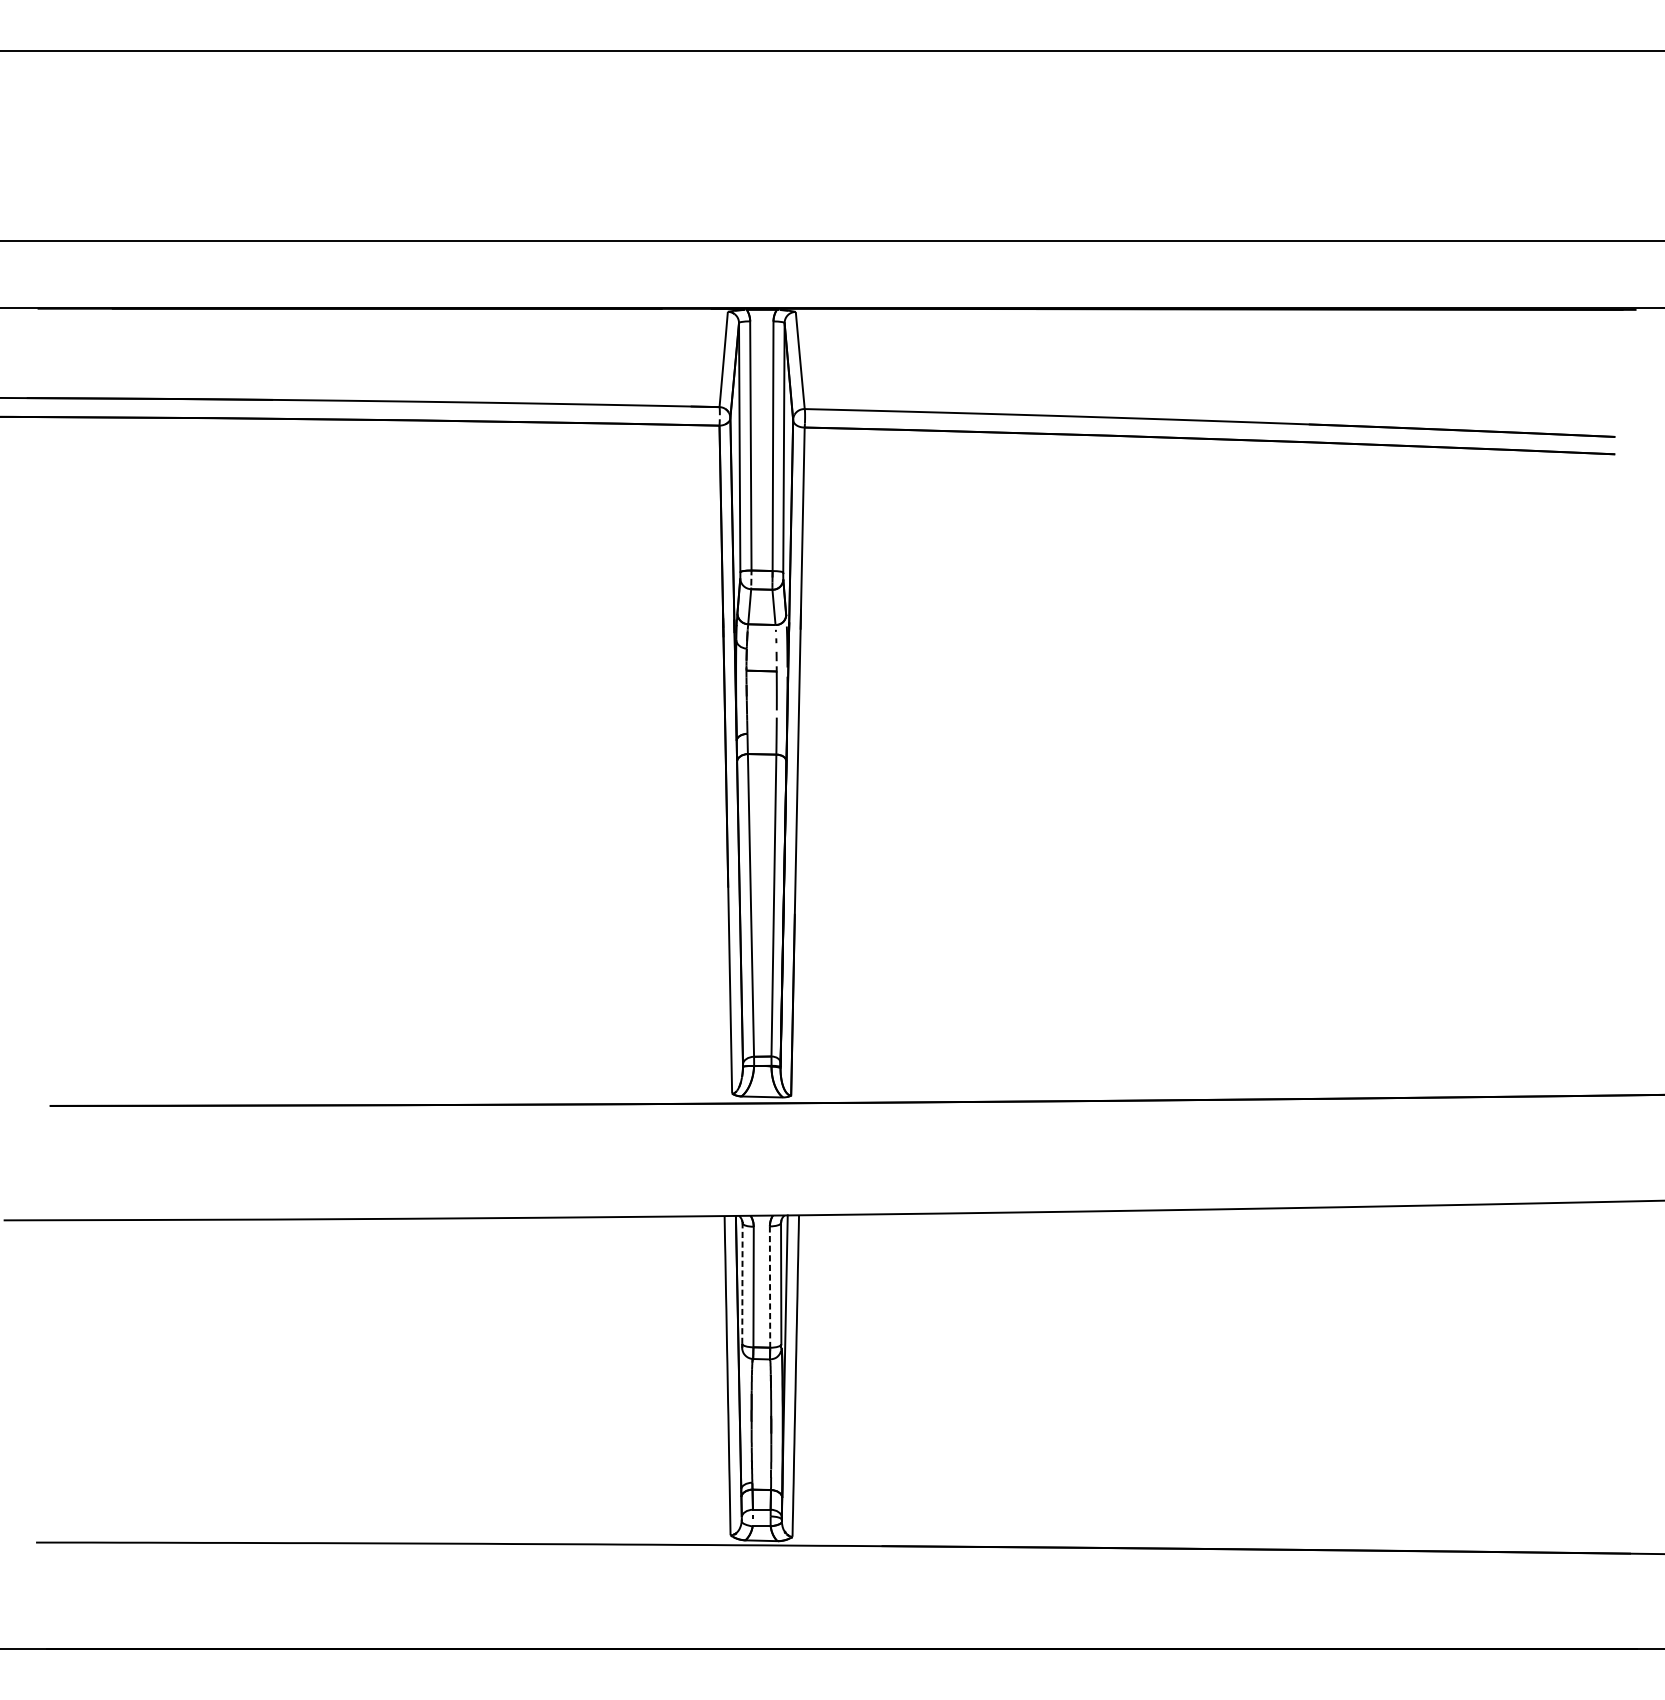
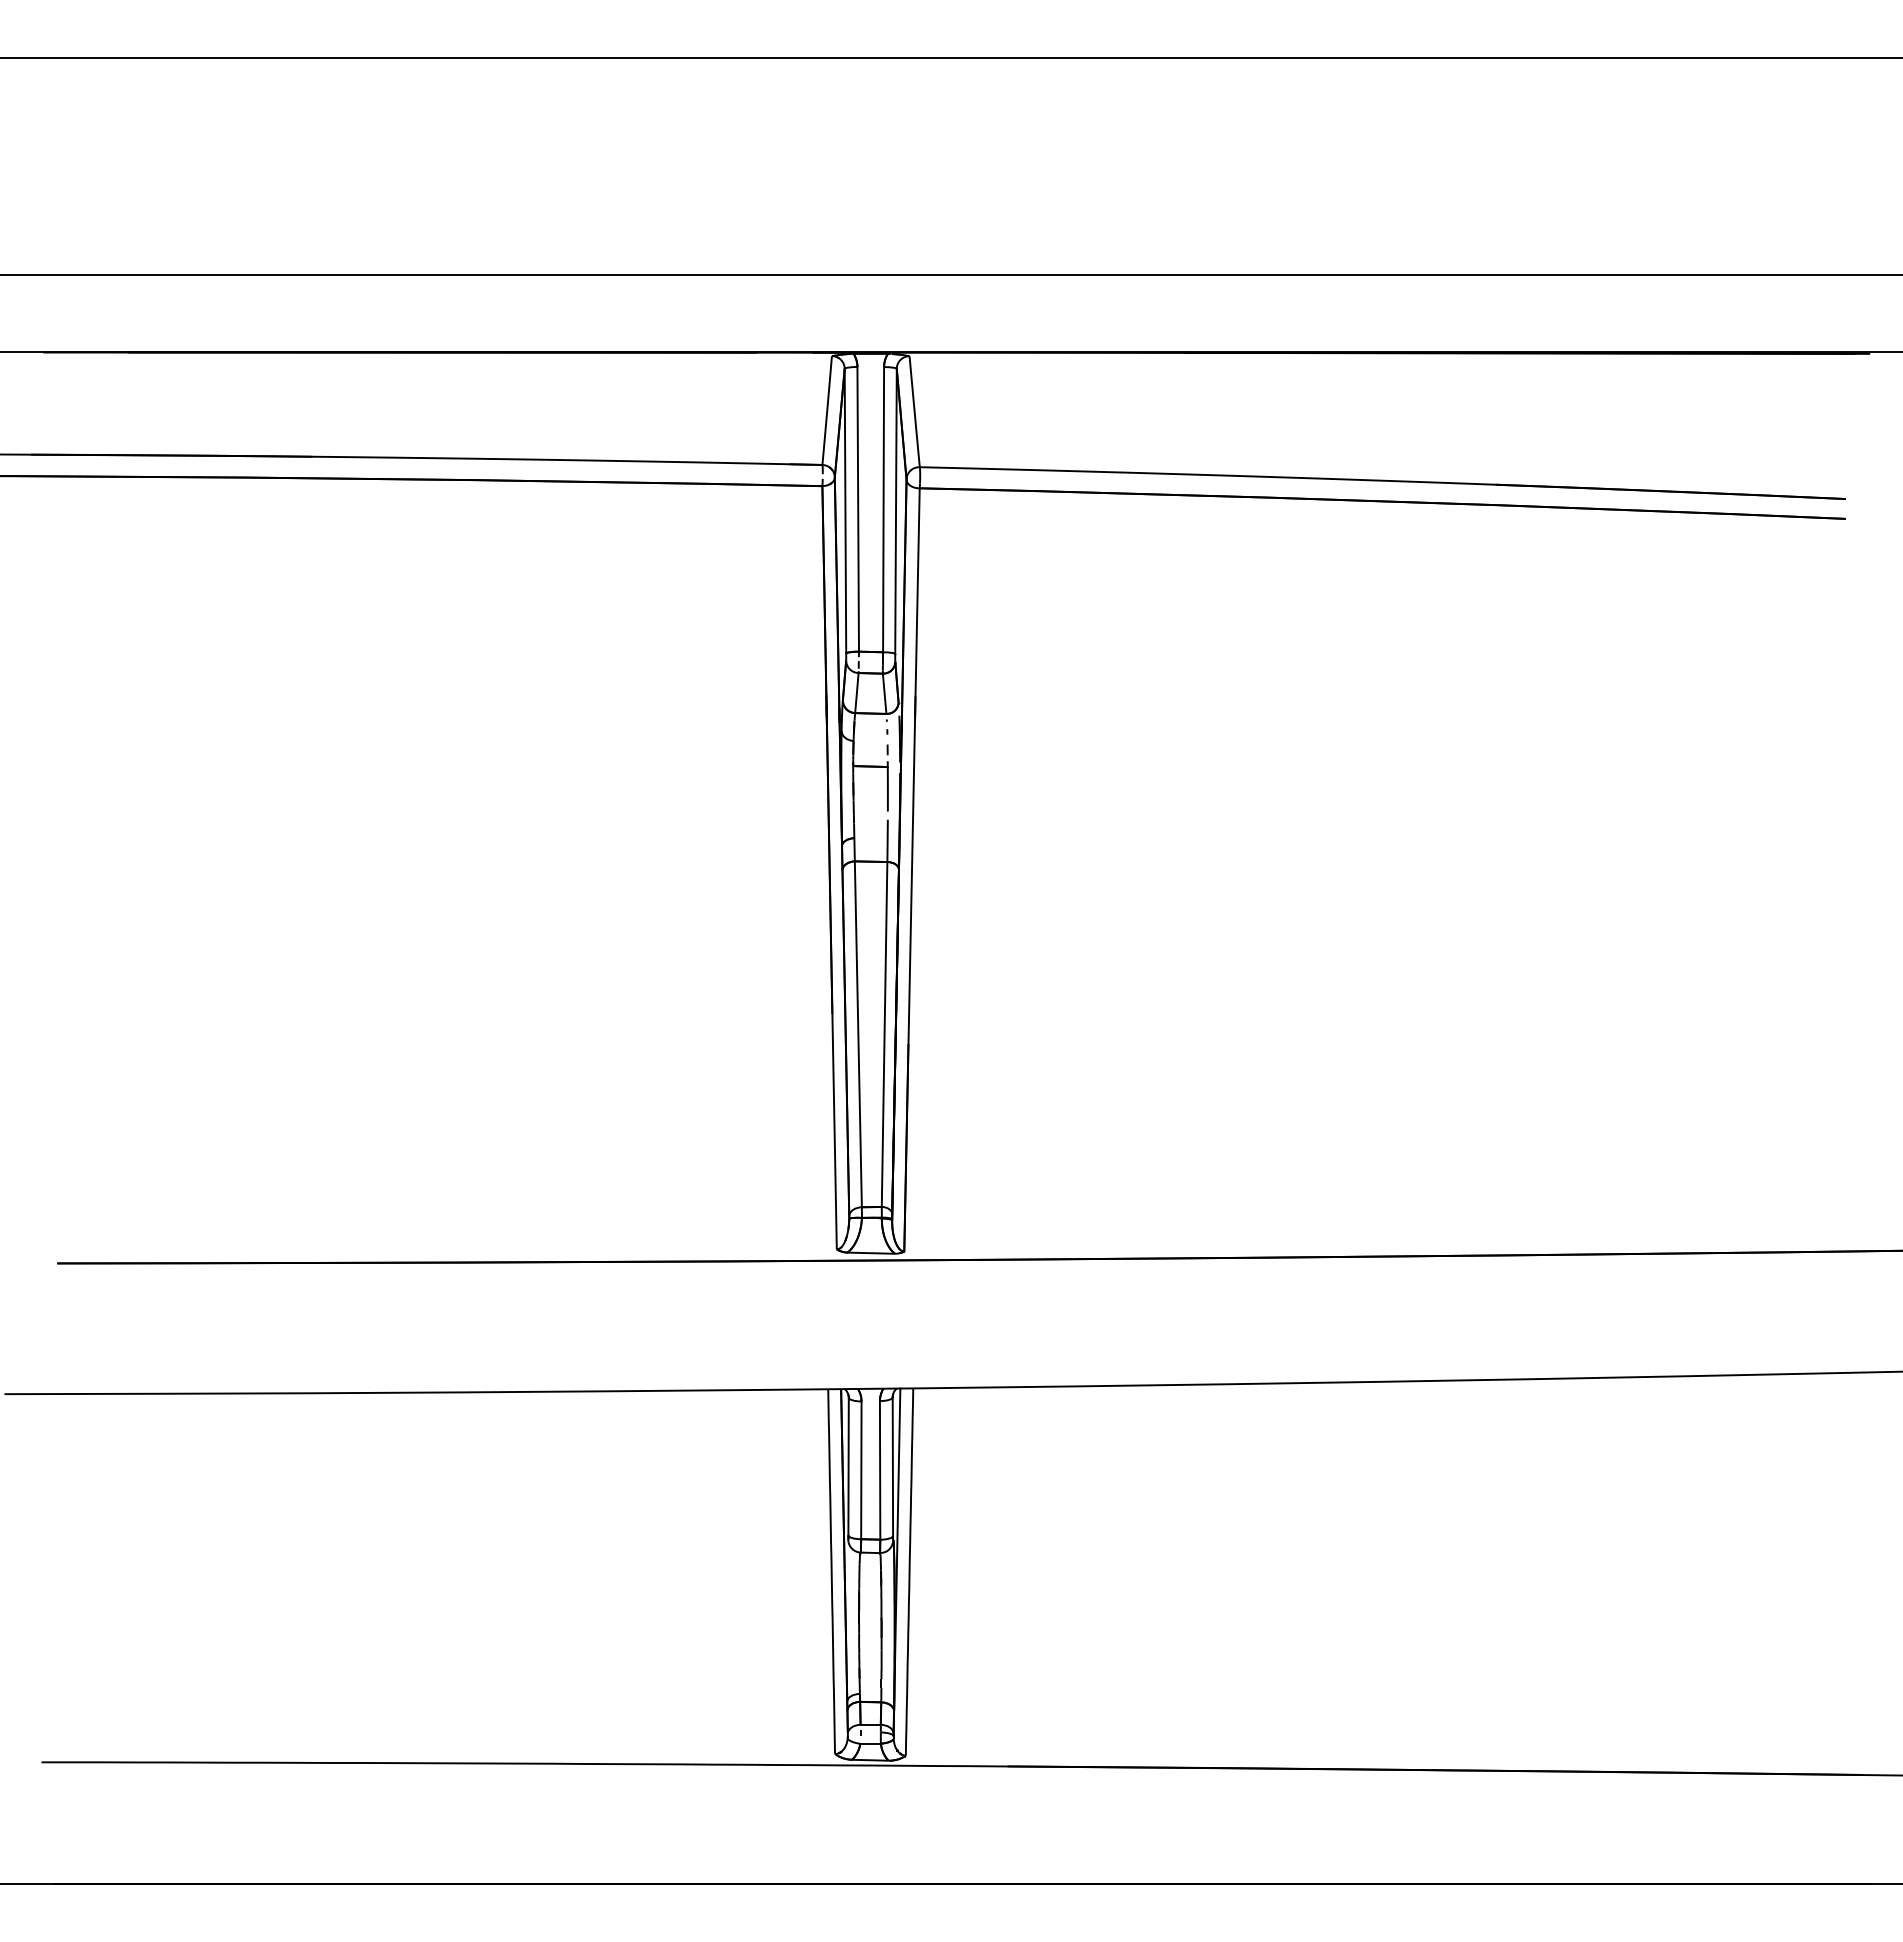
line: (742, 1283) -> (848, 1466), dashed -> solid
line: (770, 1287) -> (880, 1470), dashed -> solid

